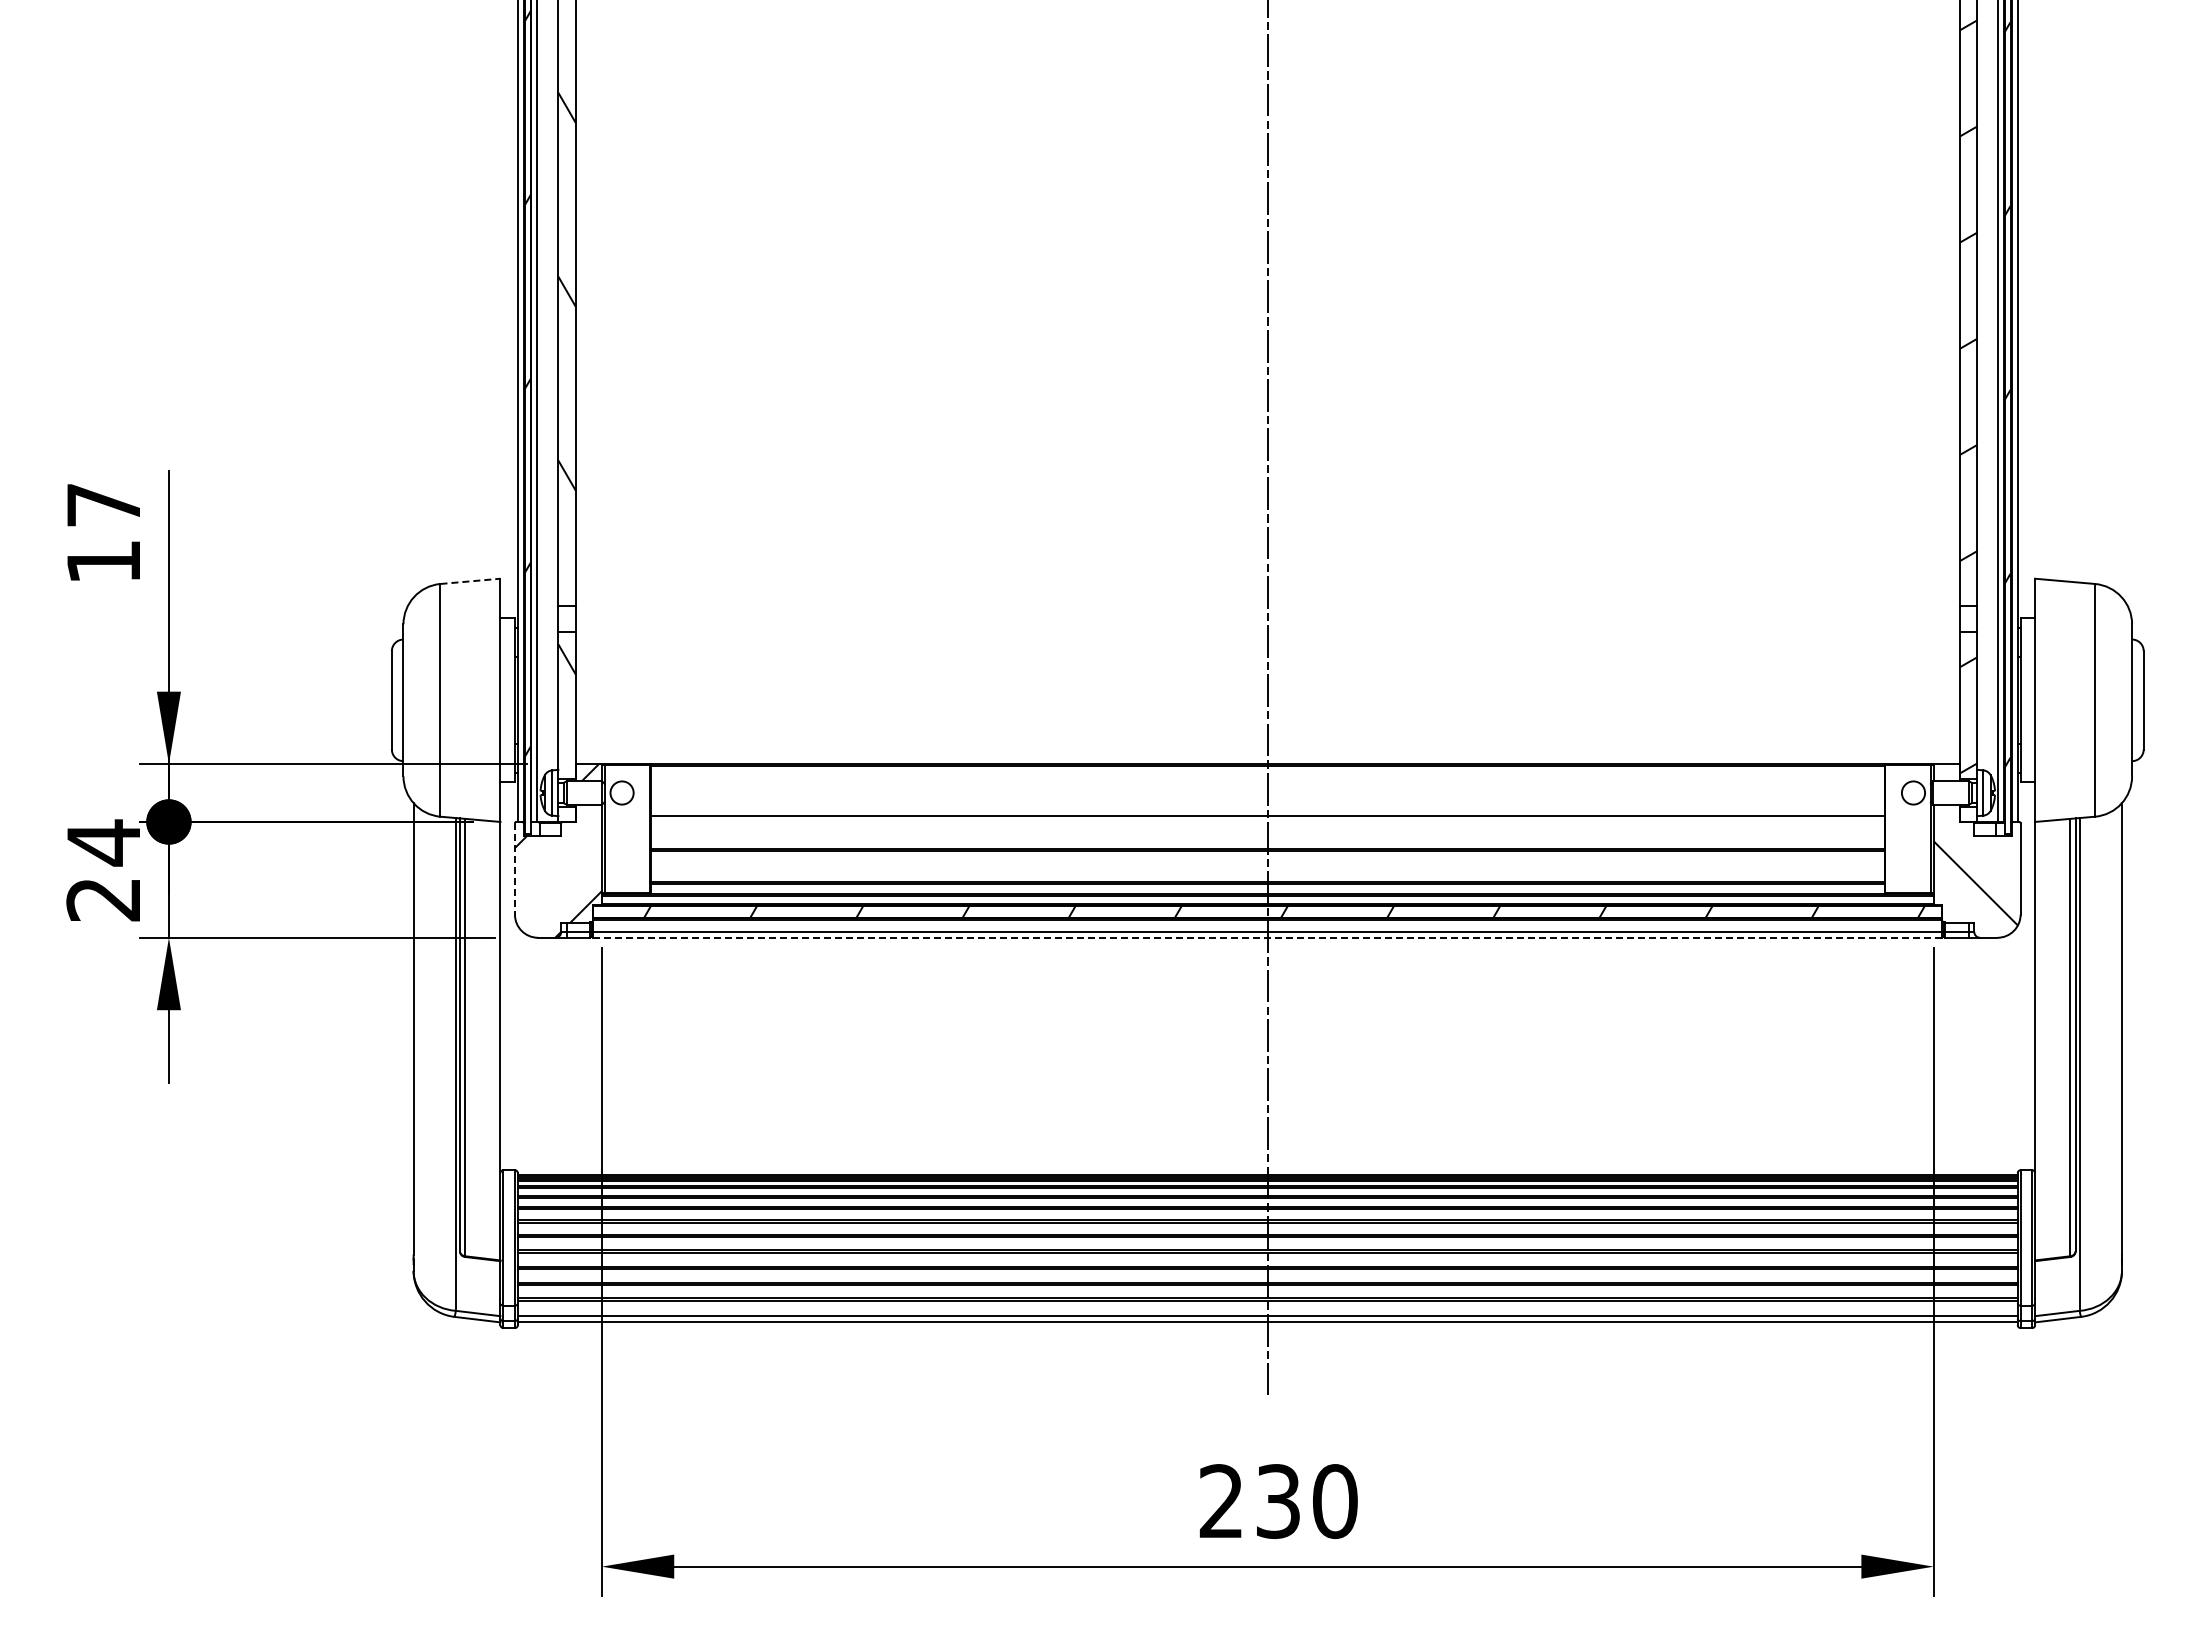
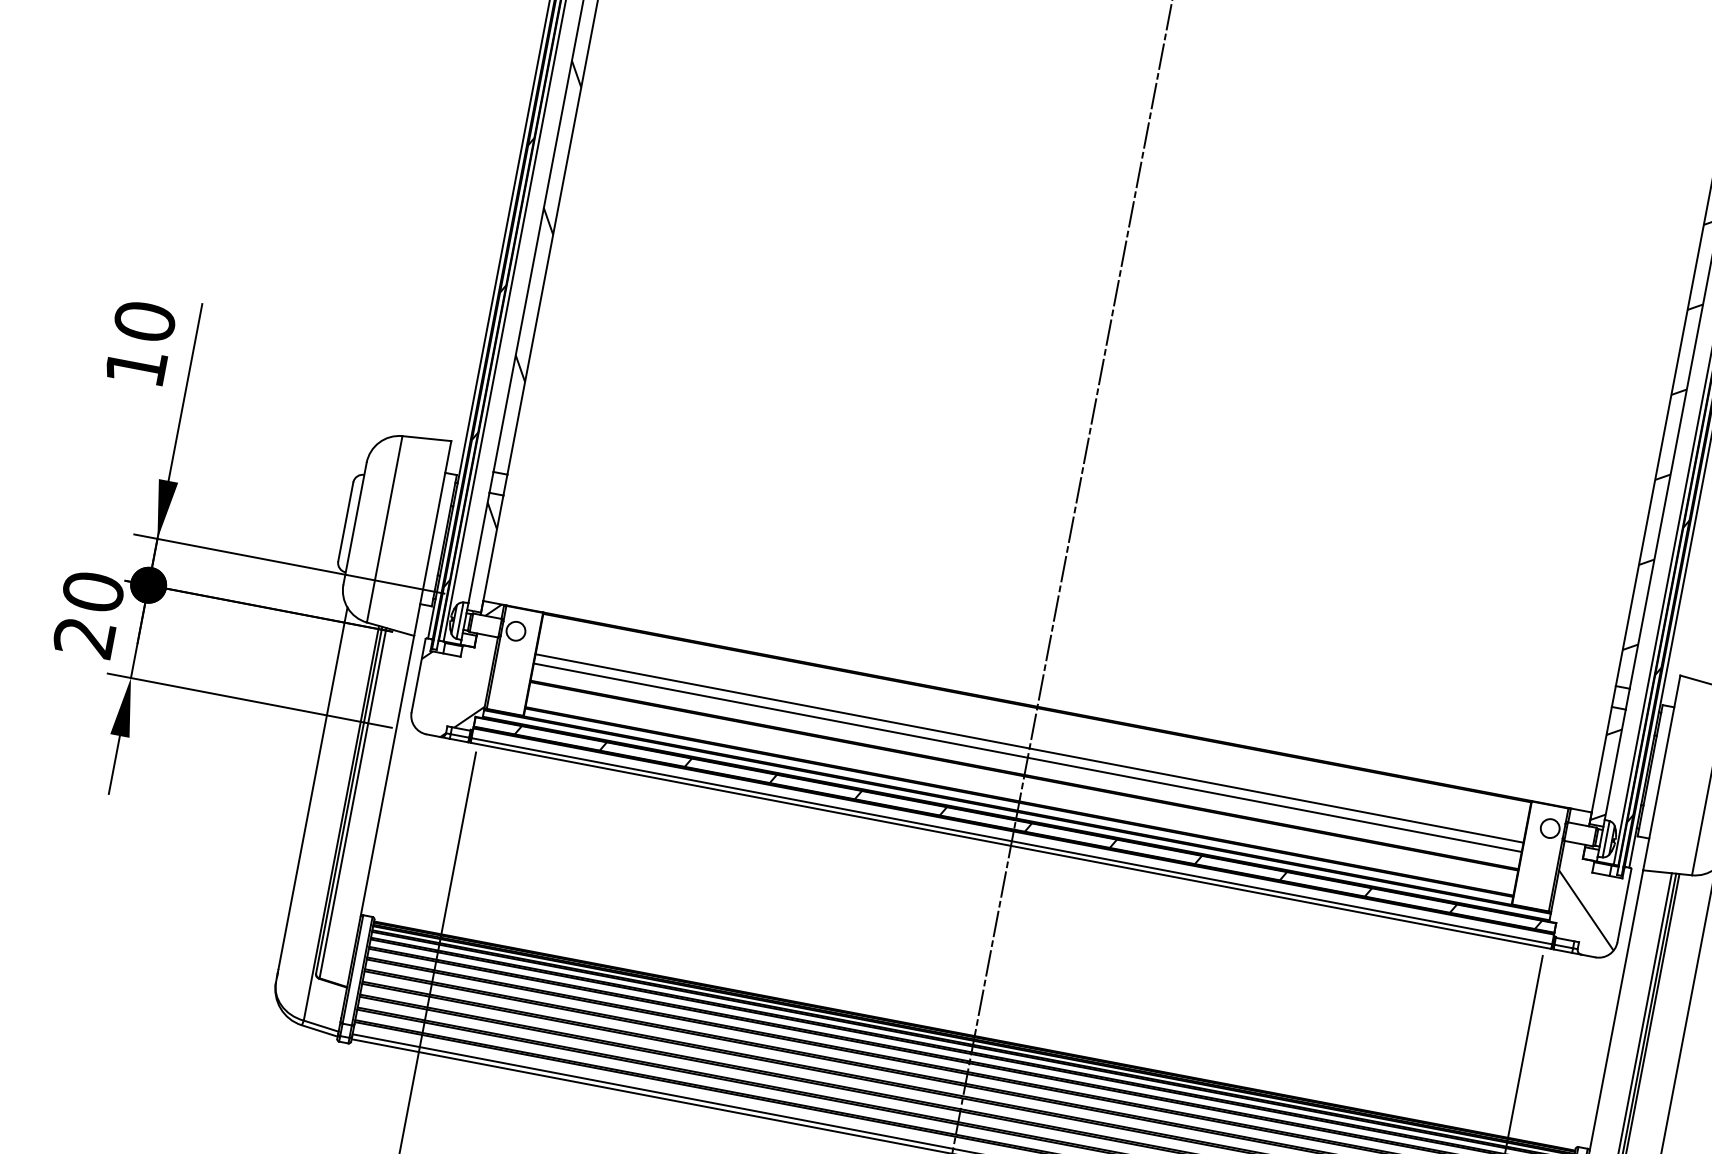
text: (103, 504) -> (144, 321), 17 -> 10
line: (470, 581) -> (426, 438), dashed -> solid
line: (1267, 827) -> (1027, 757), added
text: (103, 842) -> (93, 591), 24 -> 20
line: (514, 869) -> (418, 676), dashed -> solid
line: (1267, 937) -> (1010, 845), dashed -> solid

